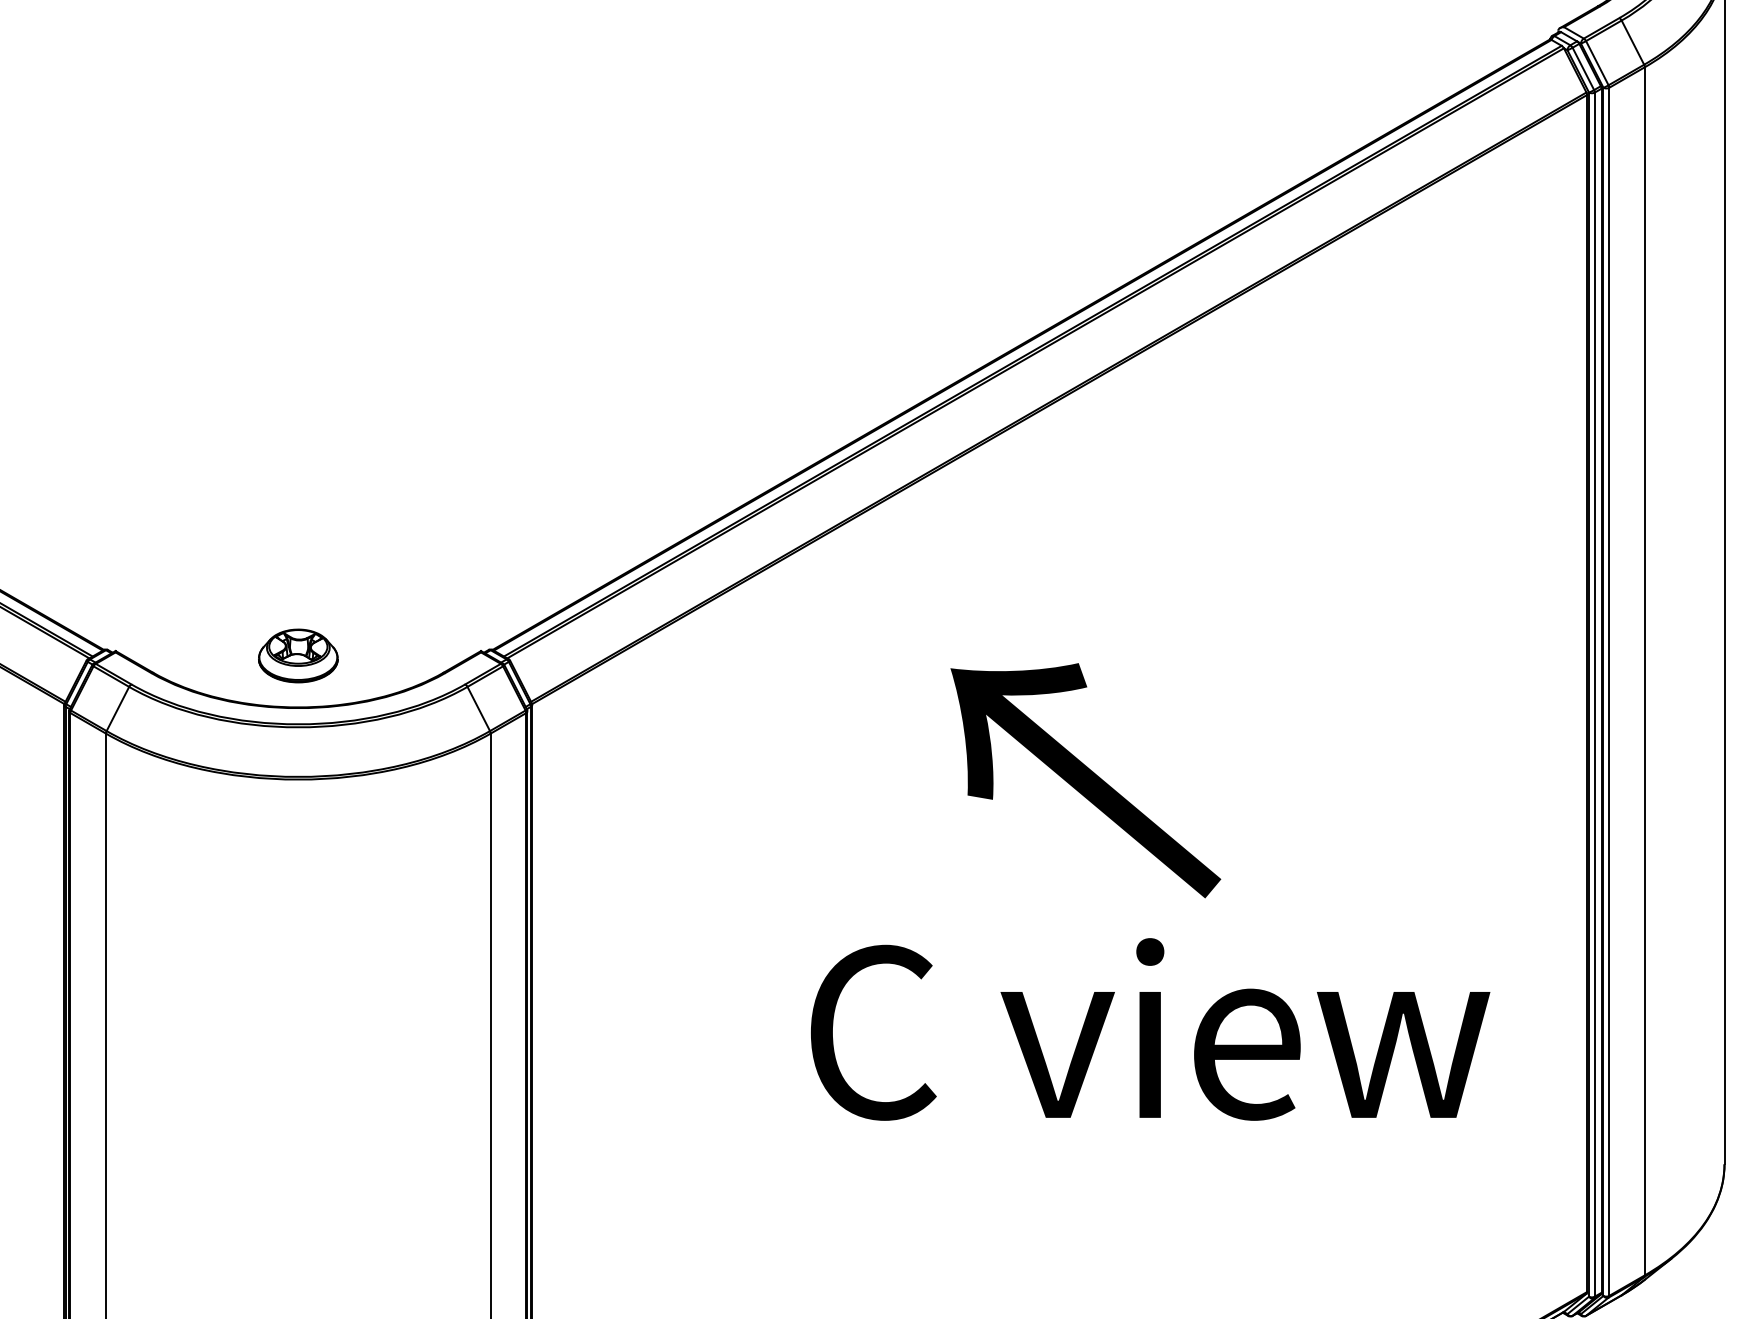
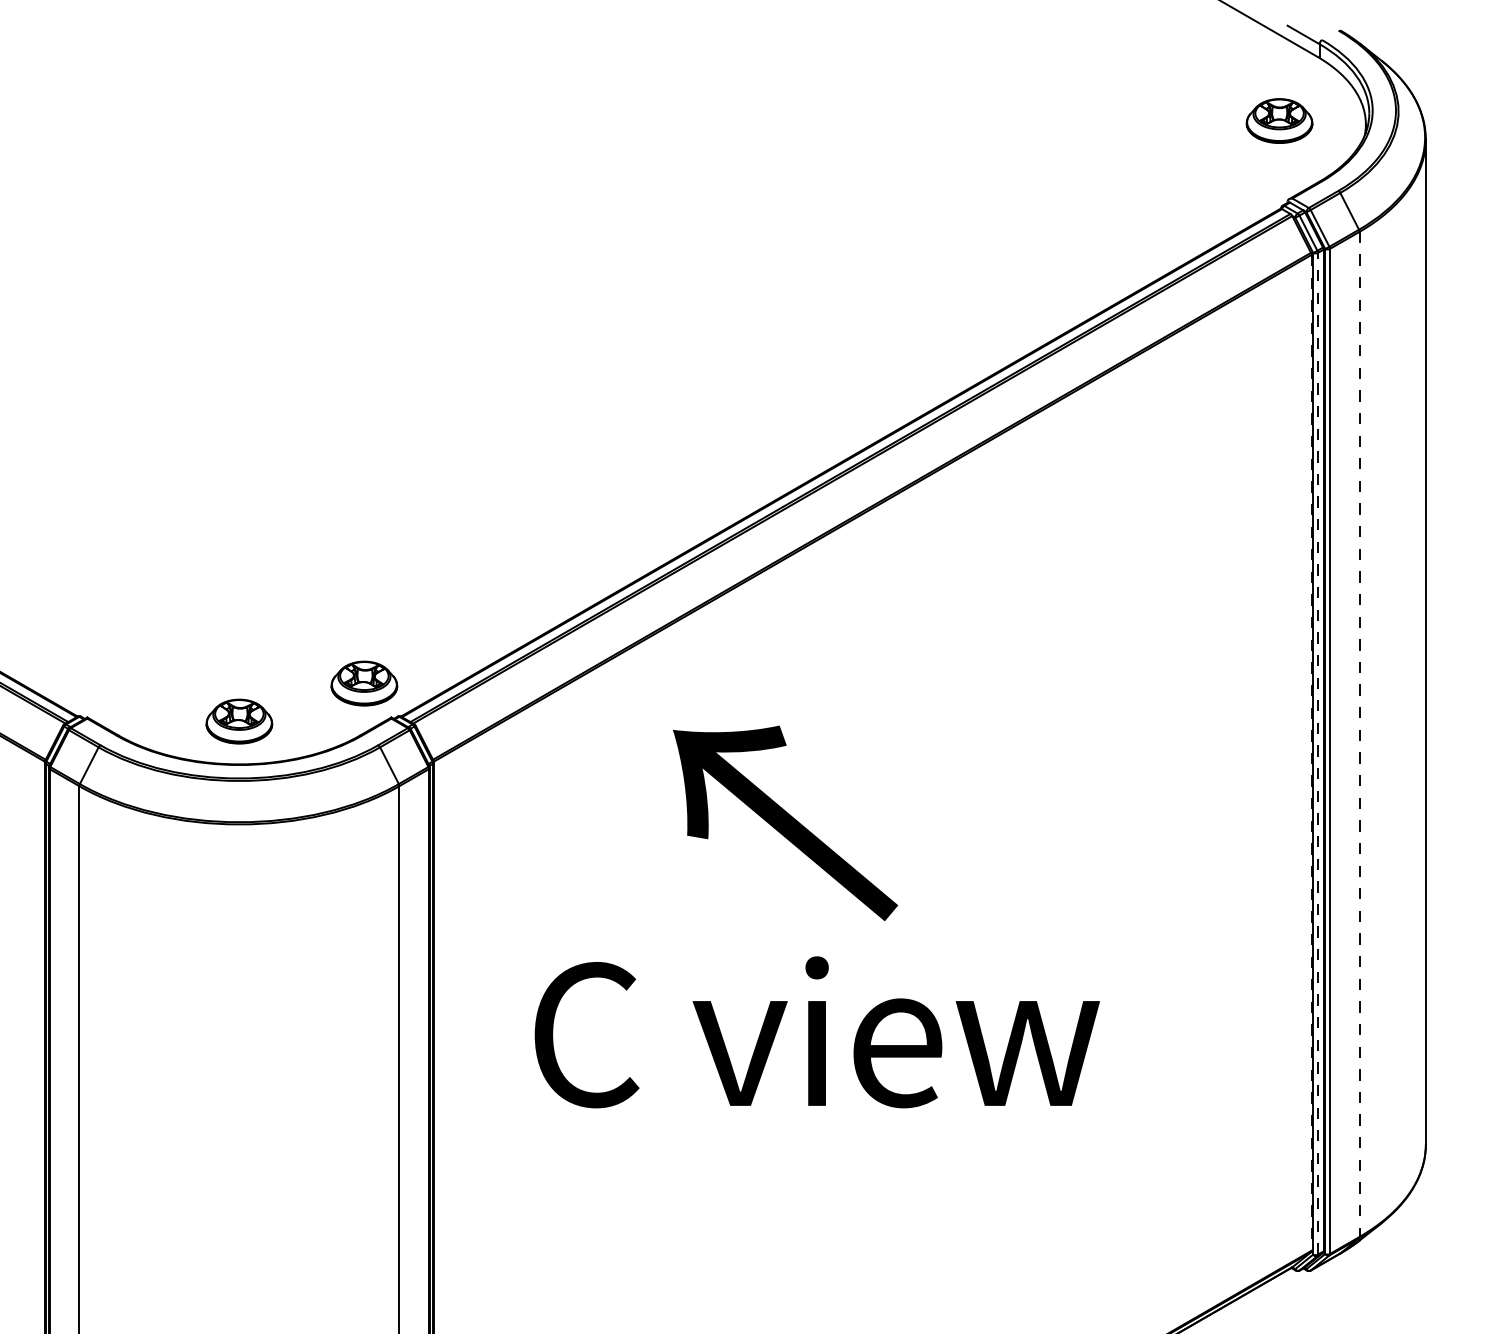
part: (448, 610) -> (364, 683), added
line: (1644, 671) -> (1359, 734), solid -> dashed
line: (1587, 693) -> (1311, 752), solid -> dashed
line: (1594, 694) -> (1317, 753), solid -> dashed
text: (1085, 780) -> (785, 823), moved
text: (1149, 1029) -> (816, 1032), moved

